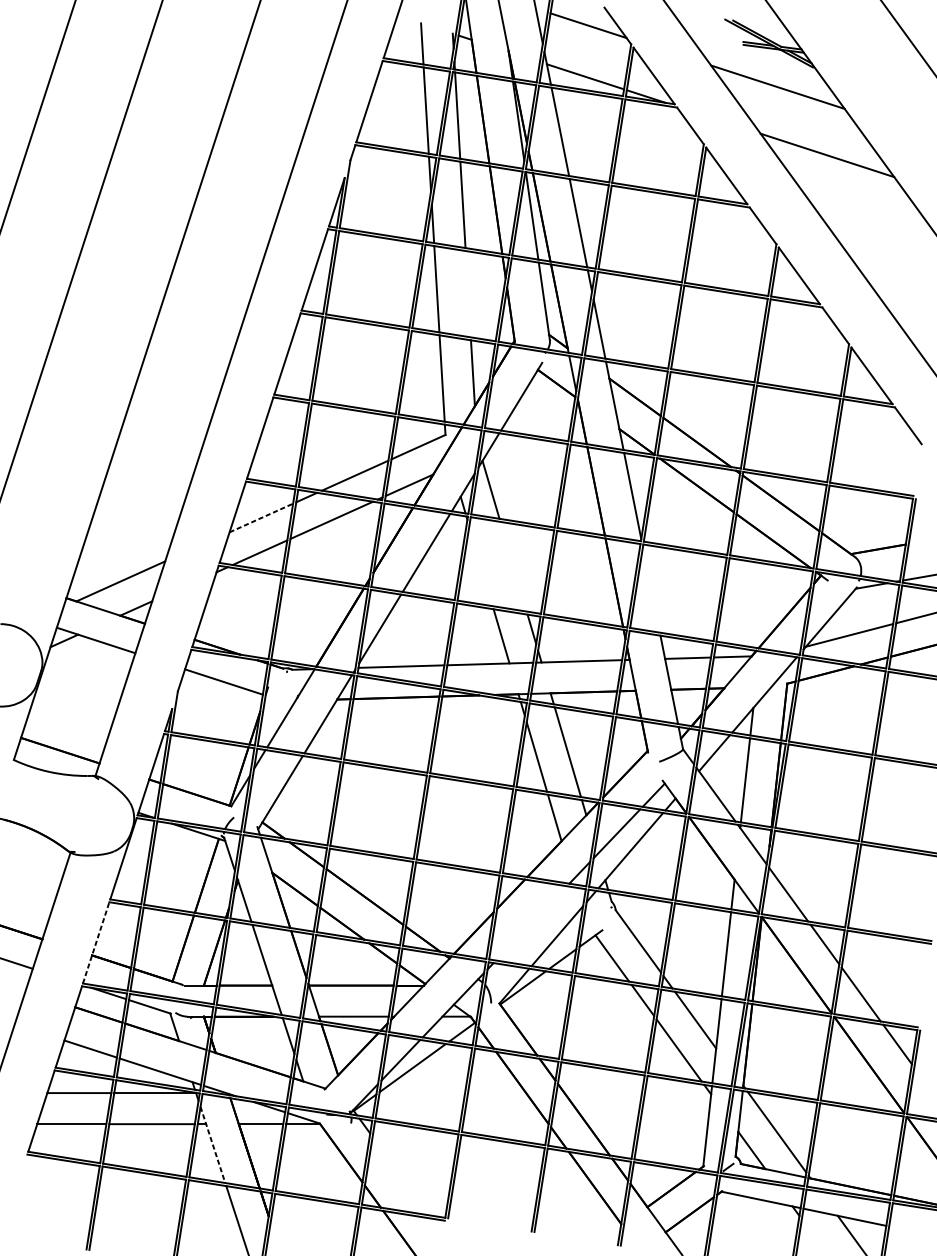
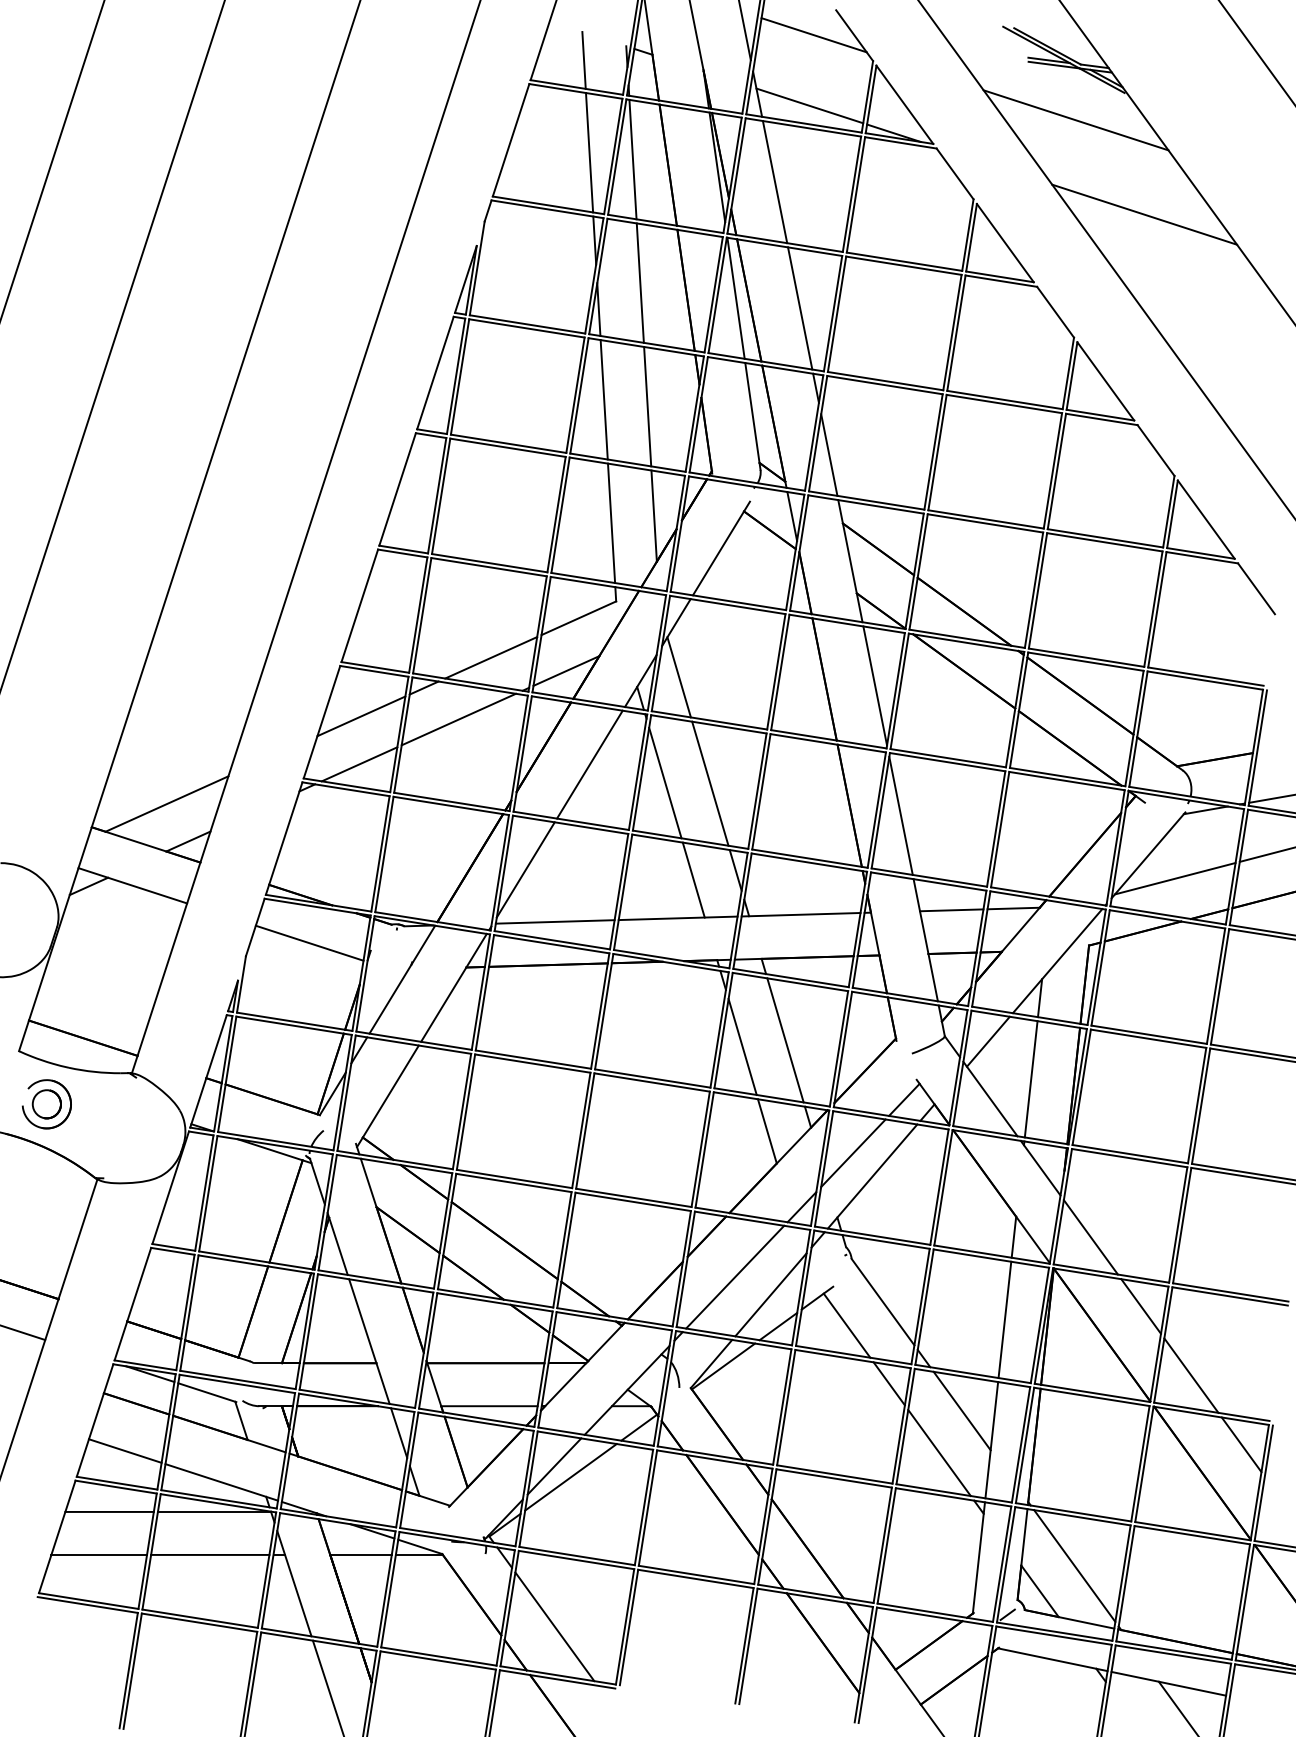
line: (468, 294) -> (647, 406), added
line: (261, 518) -> (361, 716), dashed -> solid
line: (481, 565) -> (665, 782), added
line: (513, 566) -> (710, 783), added
line: (651, 589) -> (900, 815), added
part: (33, 798) -> (46, 1104), added
line: (531, 922) -> (735, 1276), added
line: (96, 942) -> (133, 1303), dashed -> solid
line: (212, 1145) -> (294, 1584), dashed -> solid
line: (400, 1175) -> (554, 1626), added

